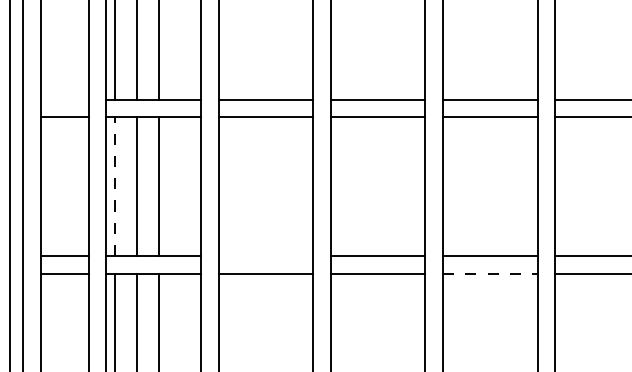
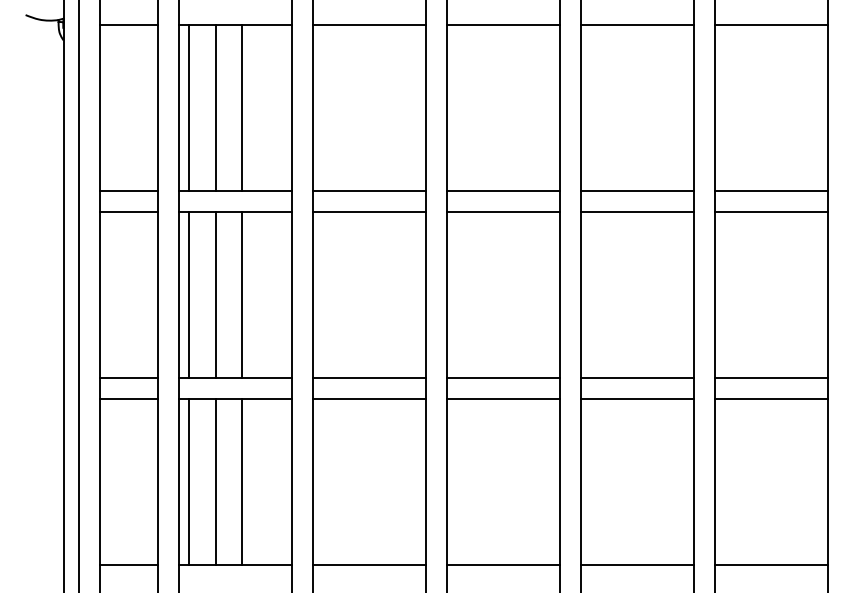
line: (64, 99) -> (128, 190), added
line: (115, 186) -> (189, 294), dashed -> solid
line: (265, 255) -> (369, 377), added
line: (490, 273) -> (637, 398), dashed -> solid

